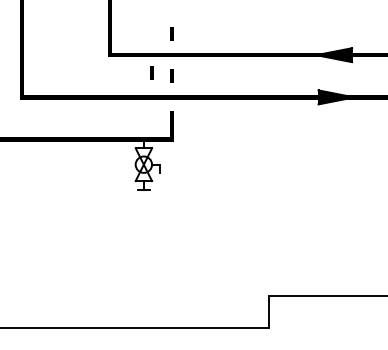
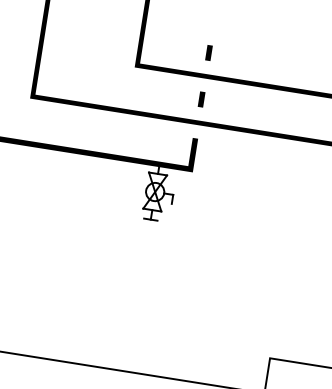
line: (151, 72) -> (179, 91), removed

